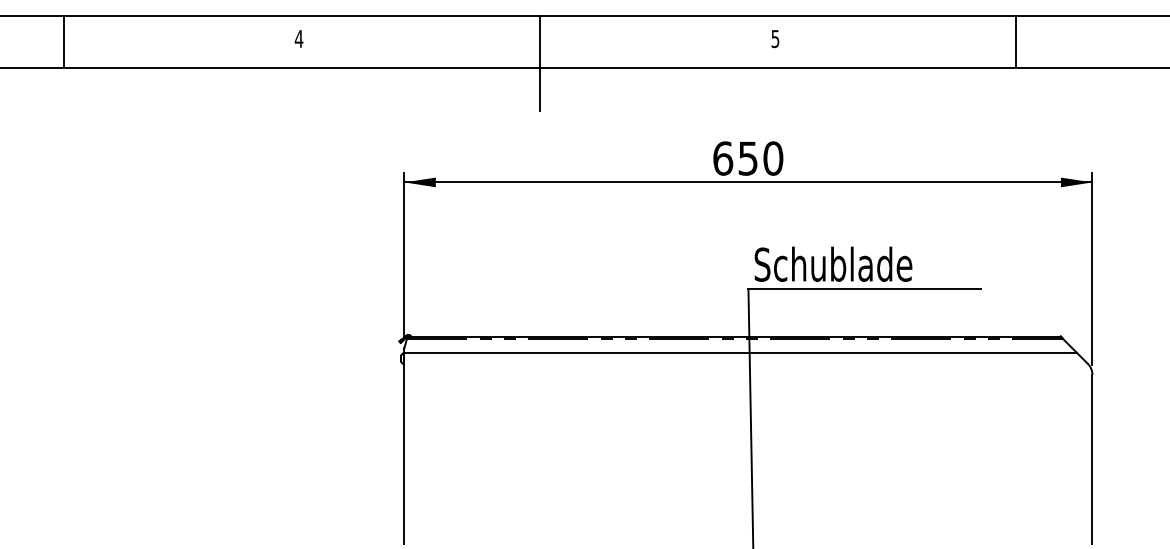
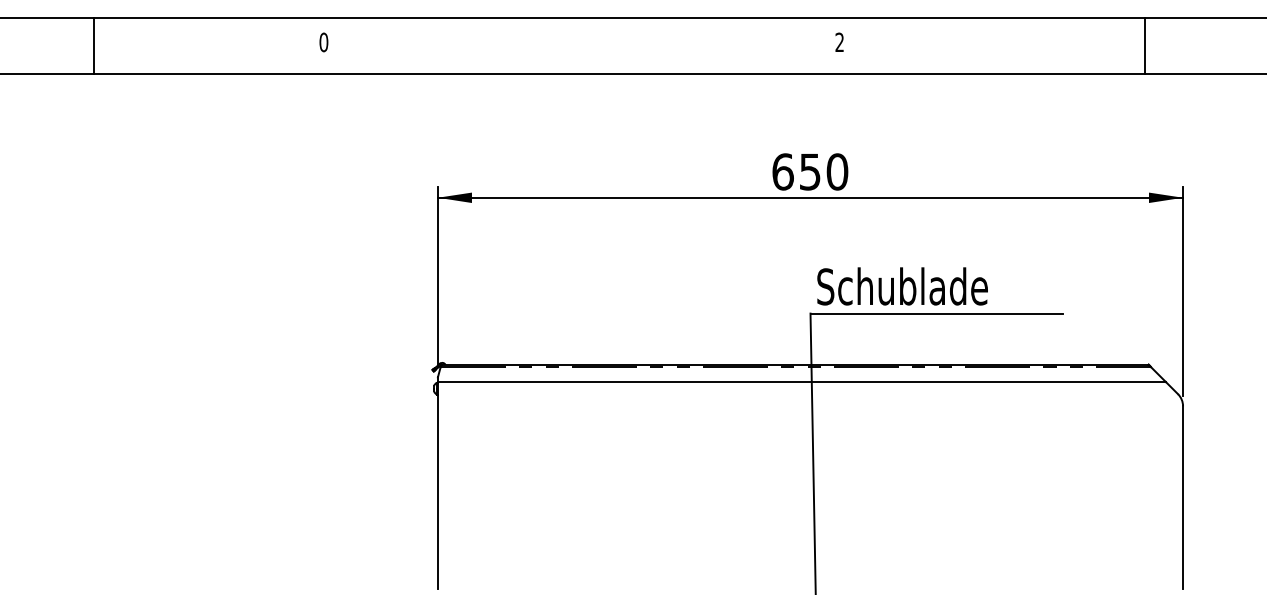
text: (298, 39) -> (323, 42), 4 -> 0
text: (775, 39) -> (839, 42), 5 -> 2
line: (63, 41) -> (93, 45), moved
line: (1016, 41) -> (1144, 45), moved
line: (539, 63) -> (584, 68), removed

